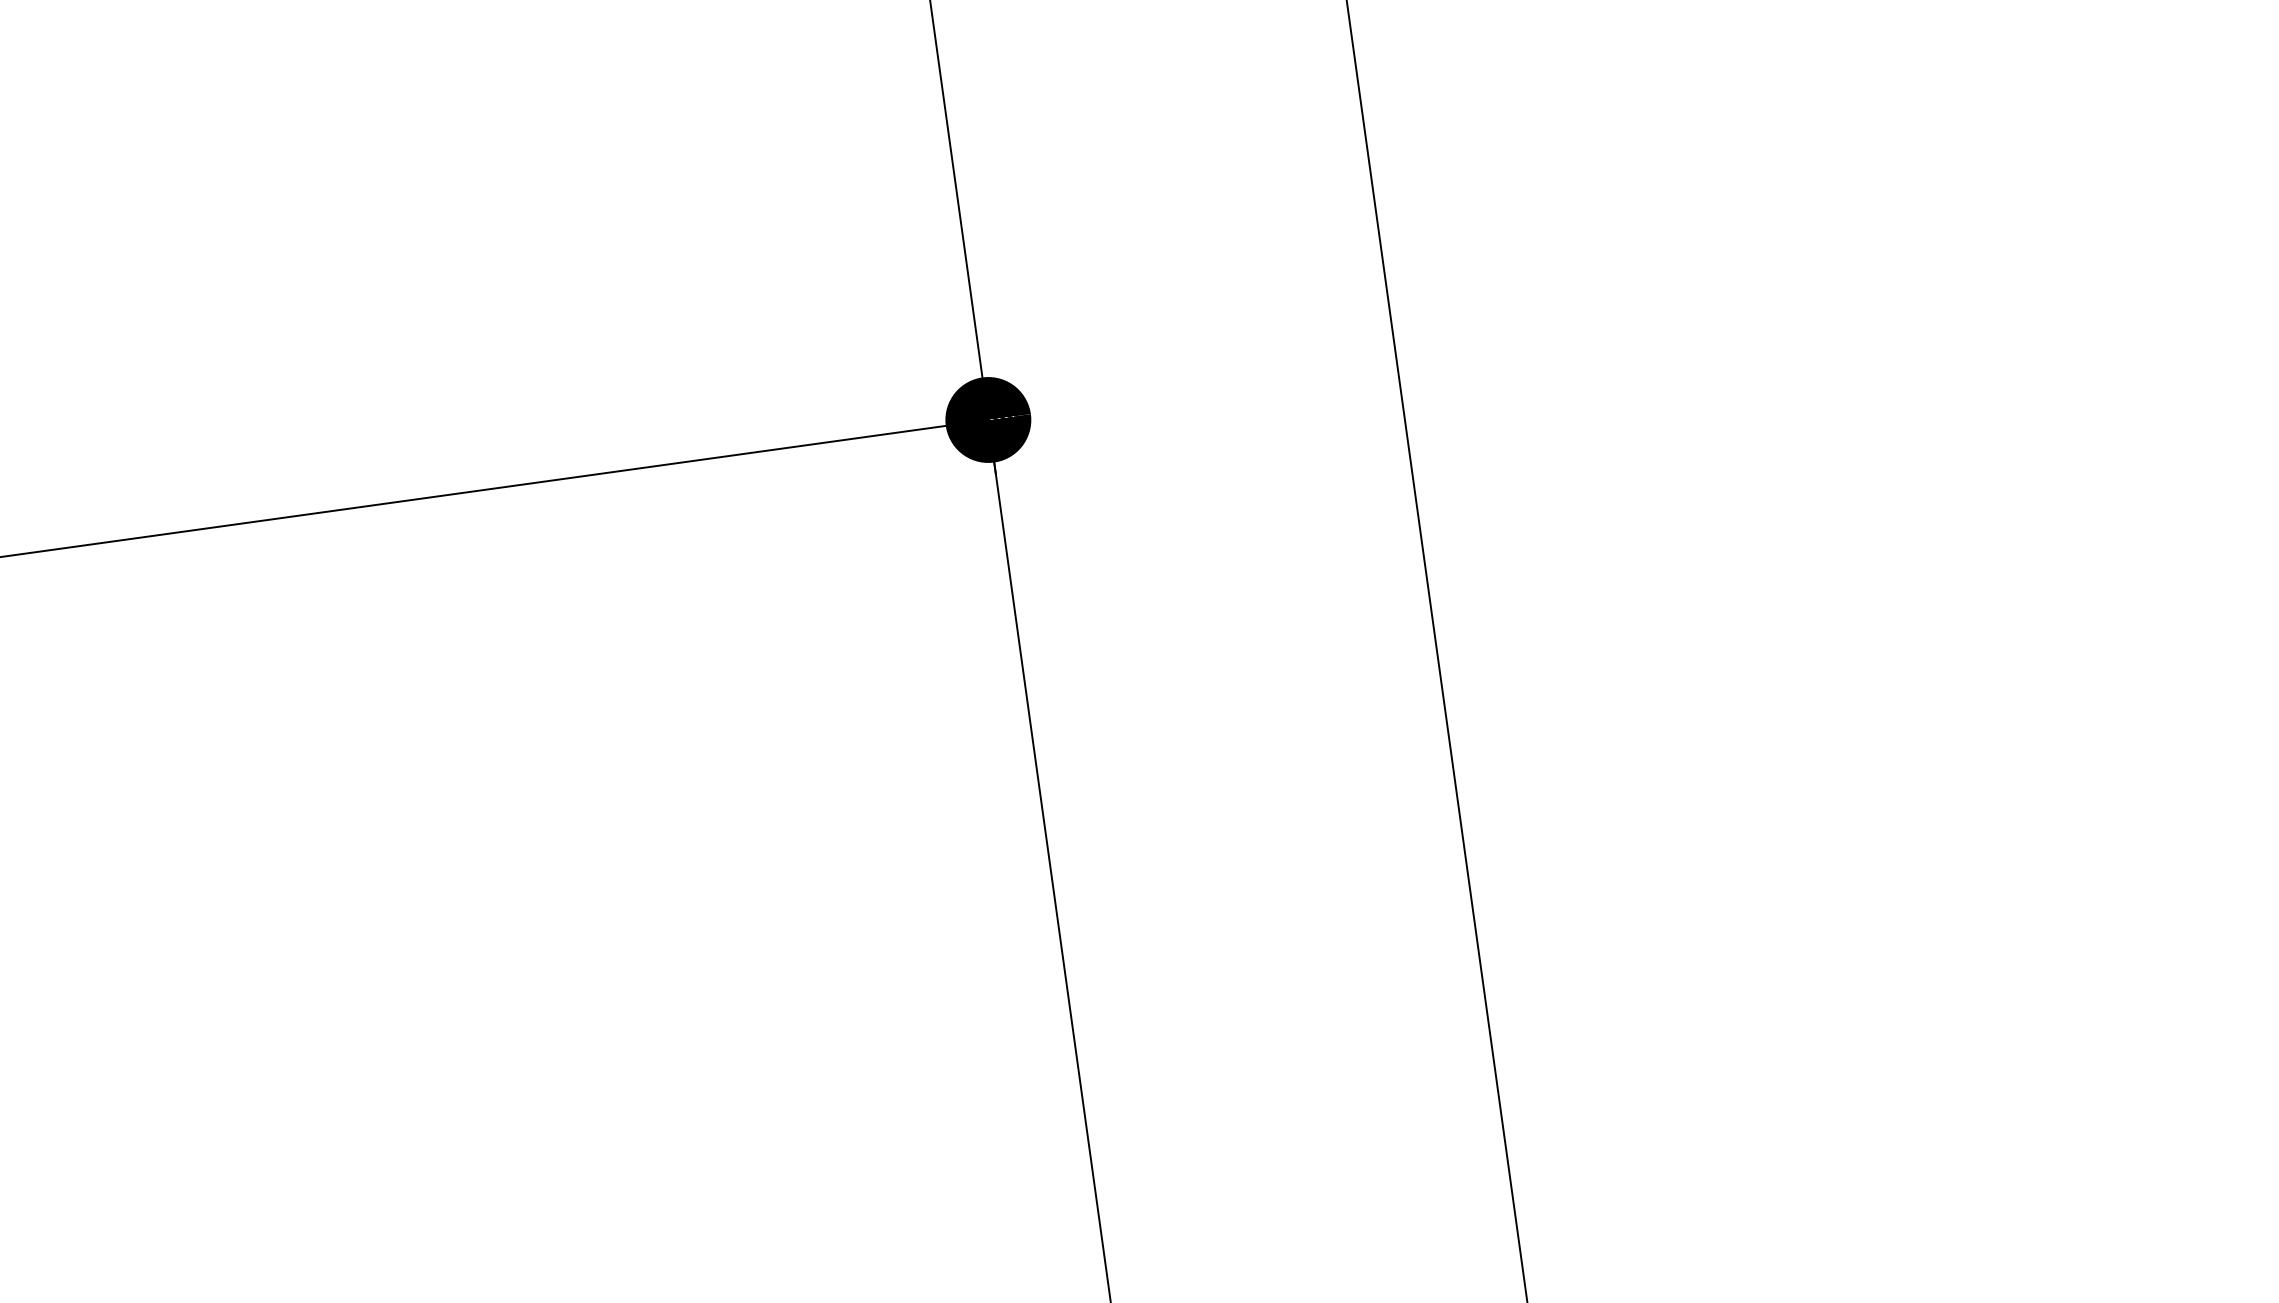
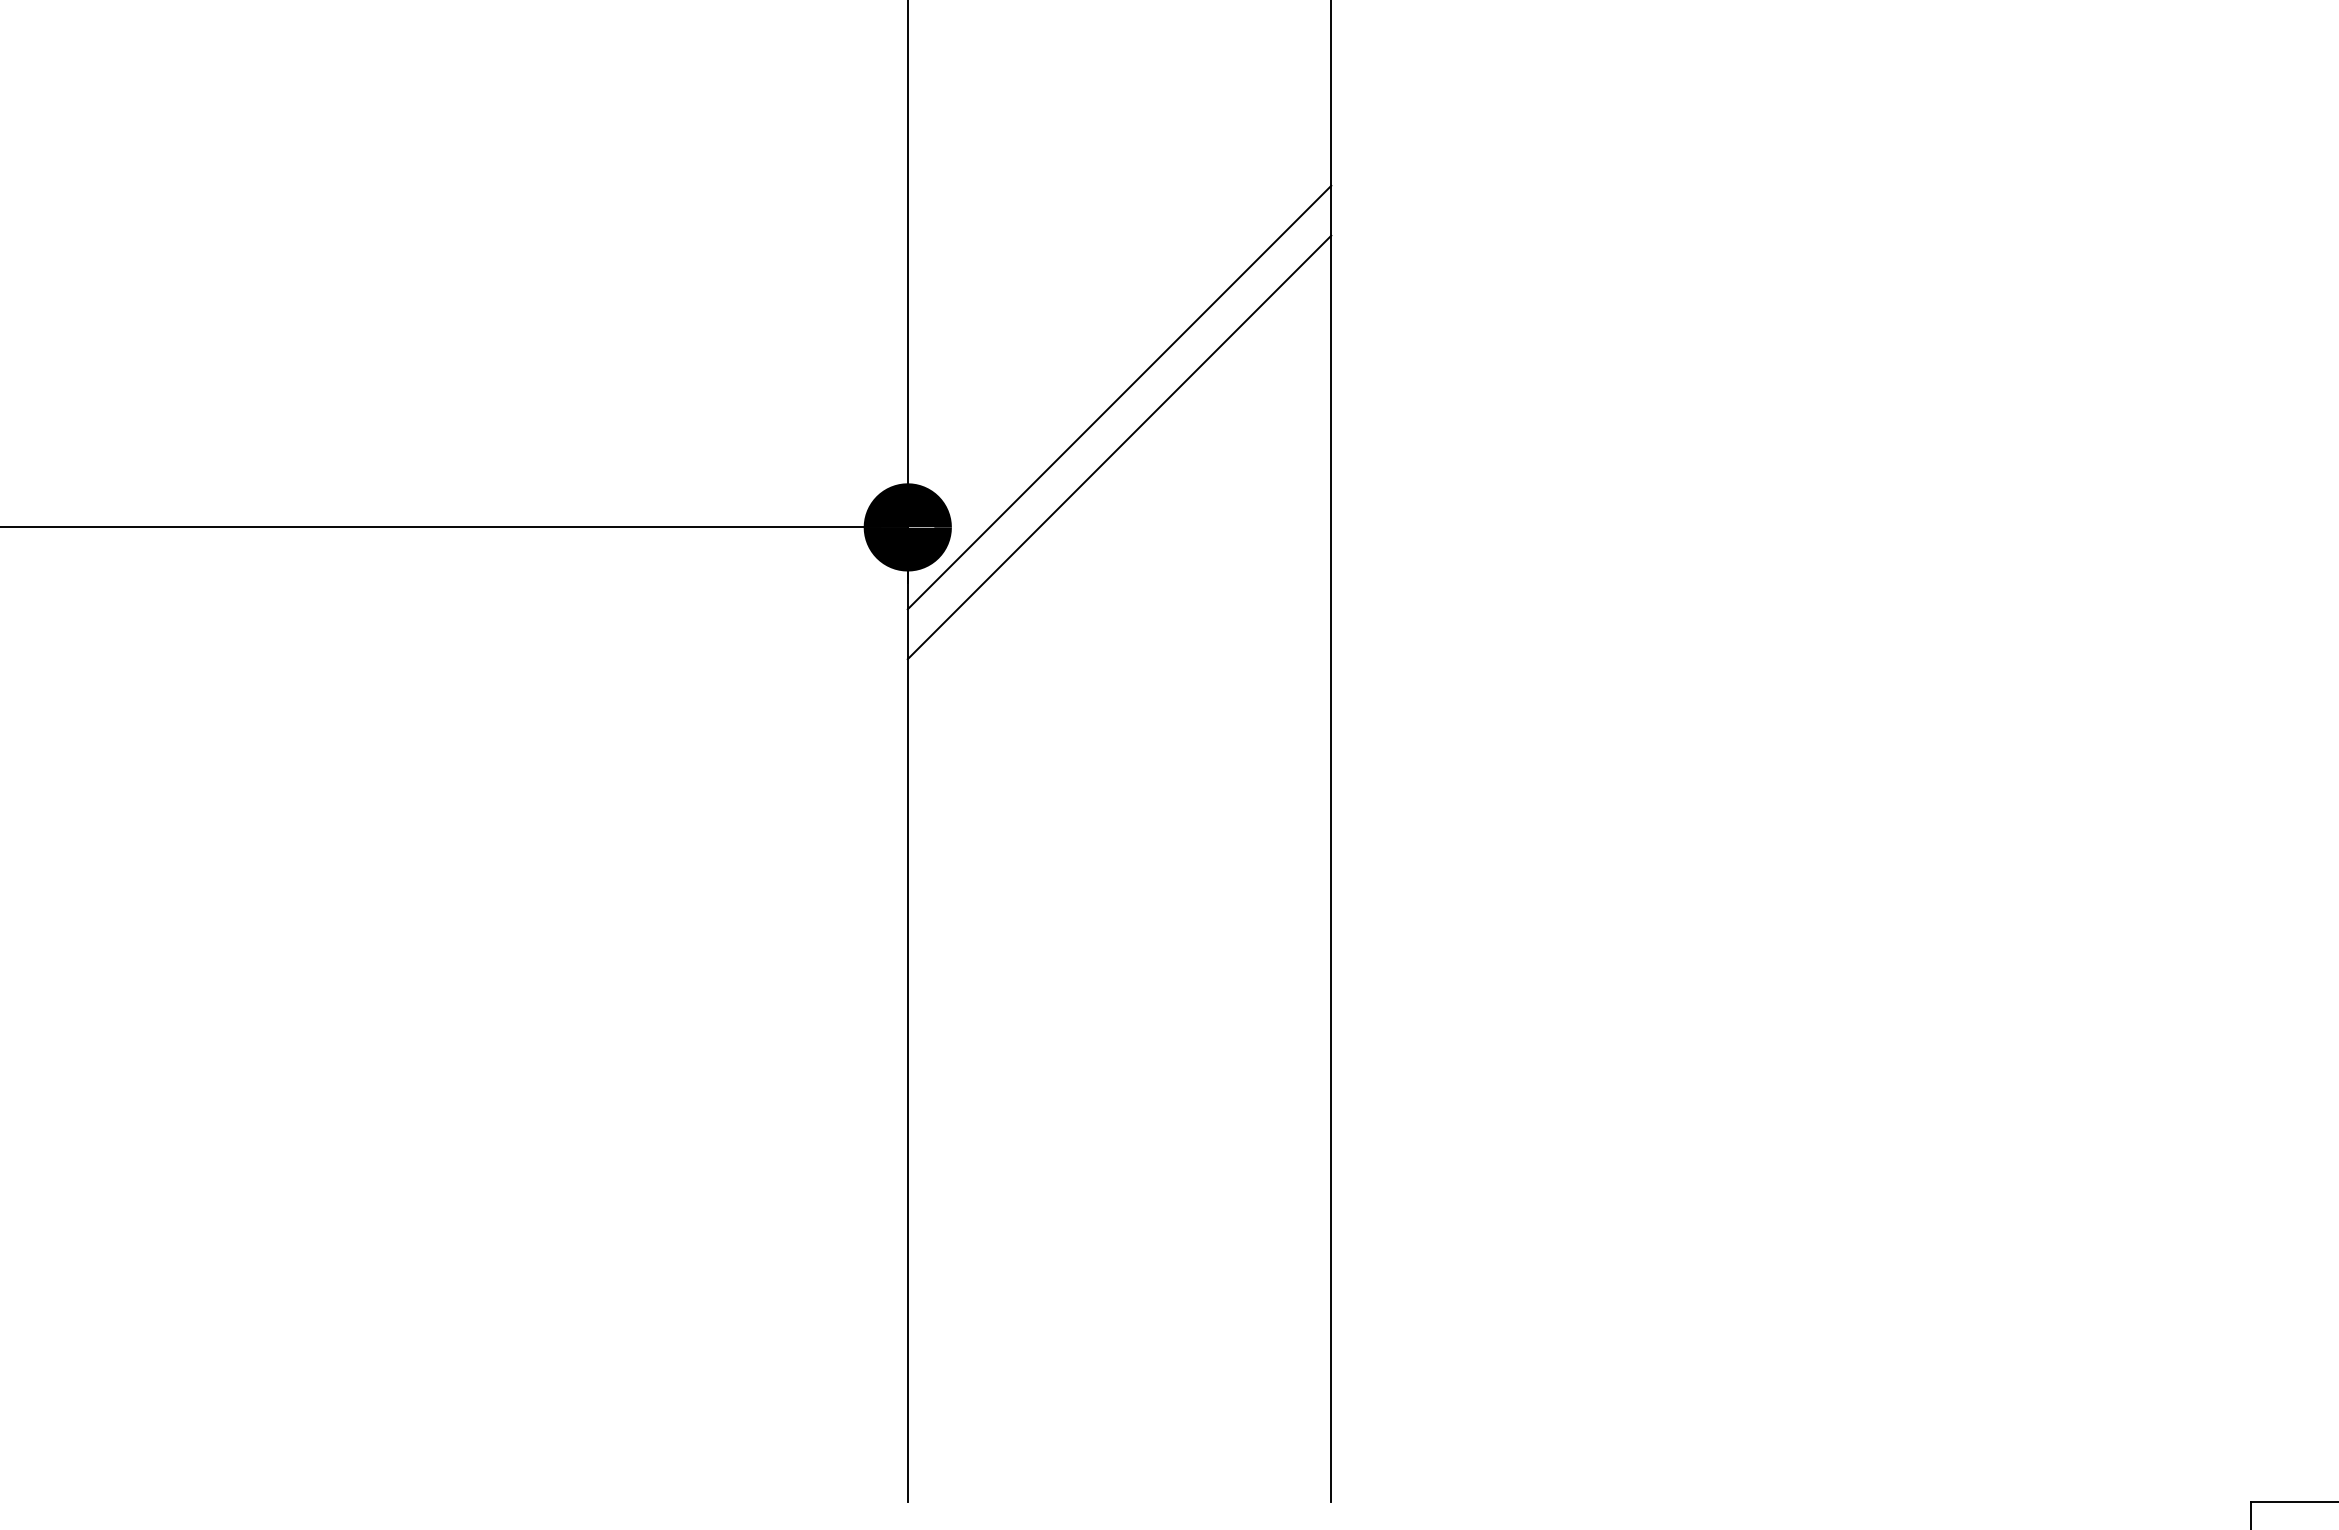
line: (1175, 266) -> (1119, 397), added
line: (1181, 314) -> (1119, 447), added

